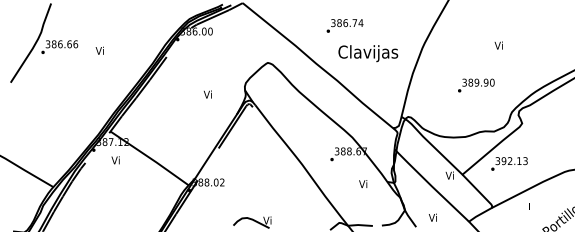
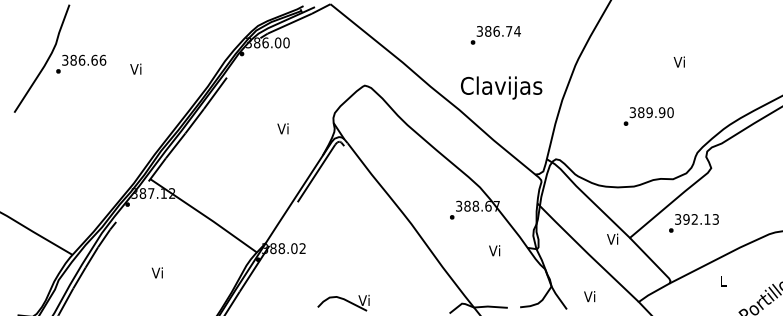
text: (344, 25) -> (495, 34), moved
text: (368, 53) -> (501, 87), moved
text: (115, 160) -> (157, 273), moved

